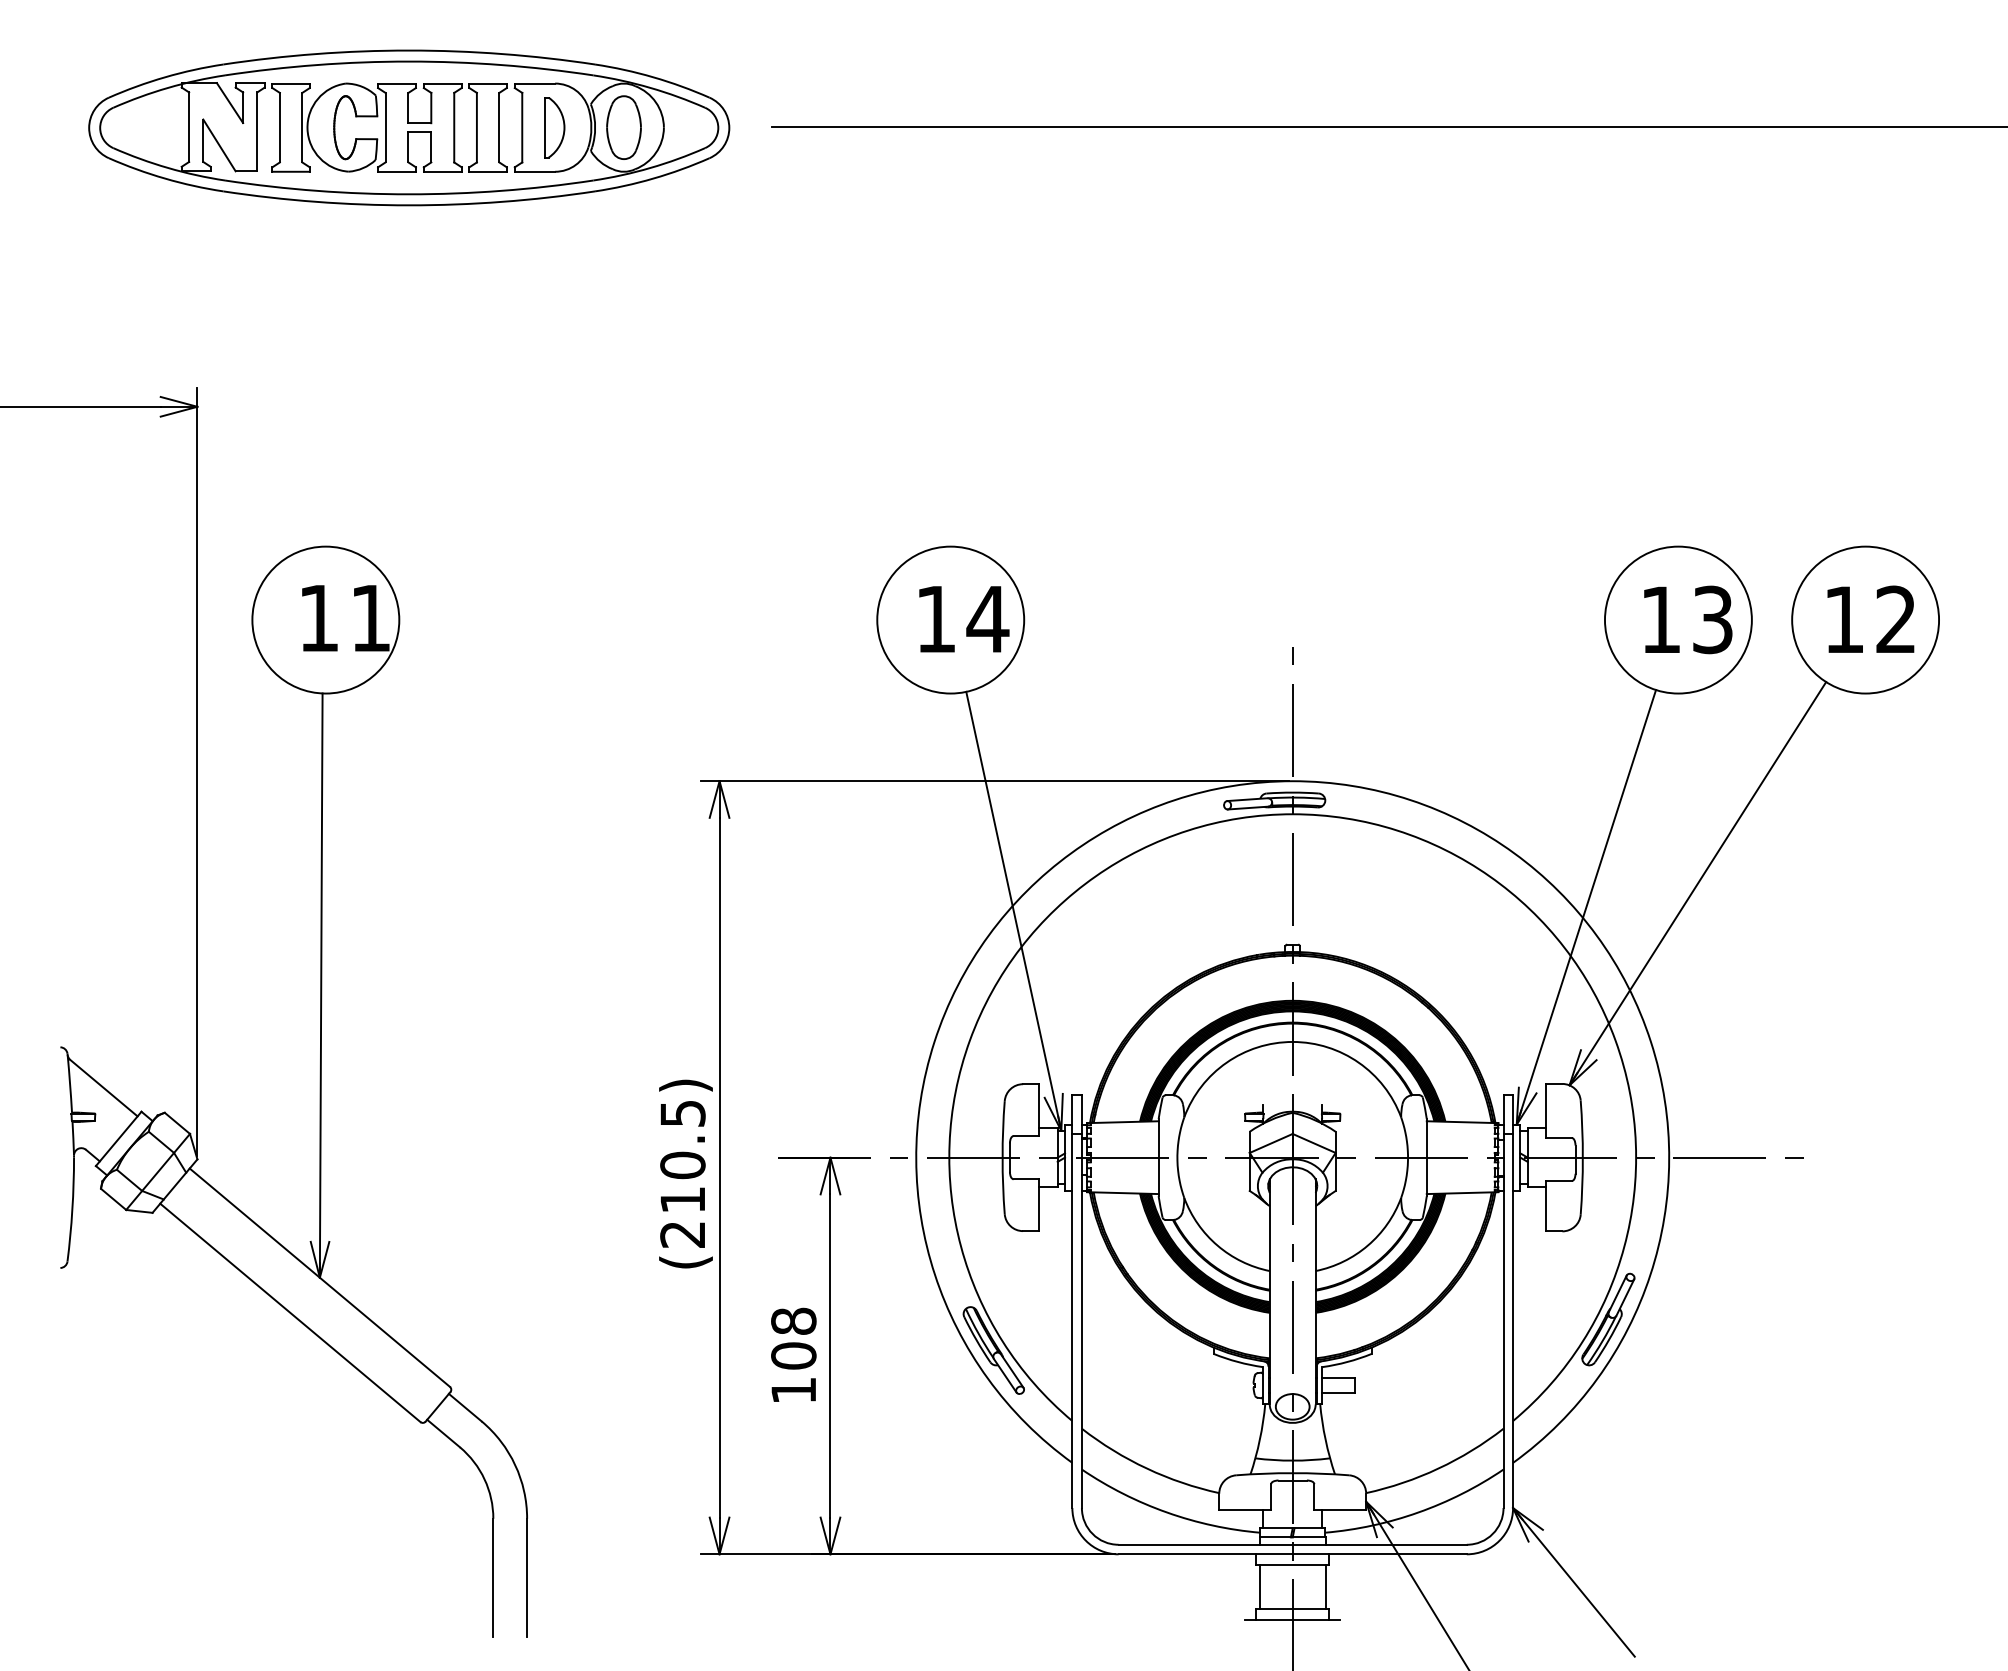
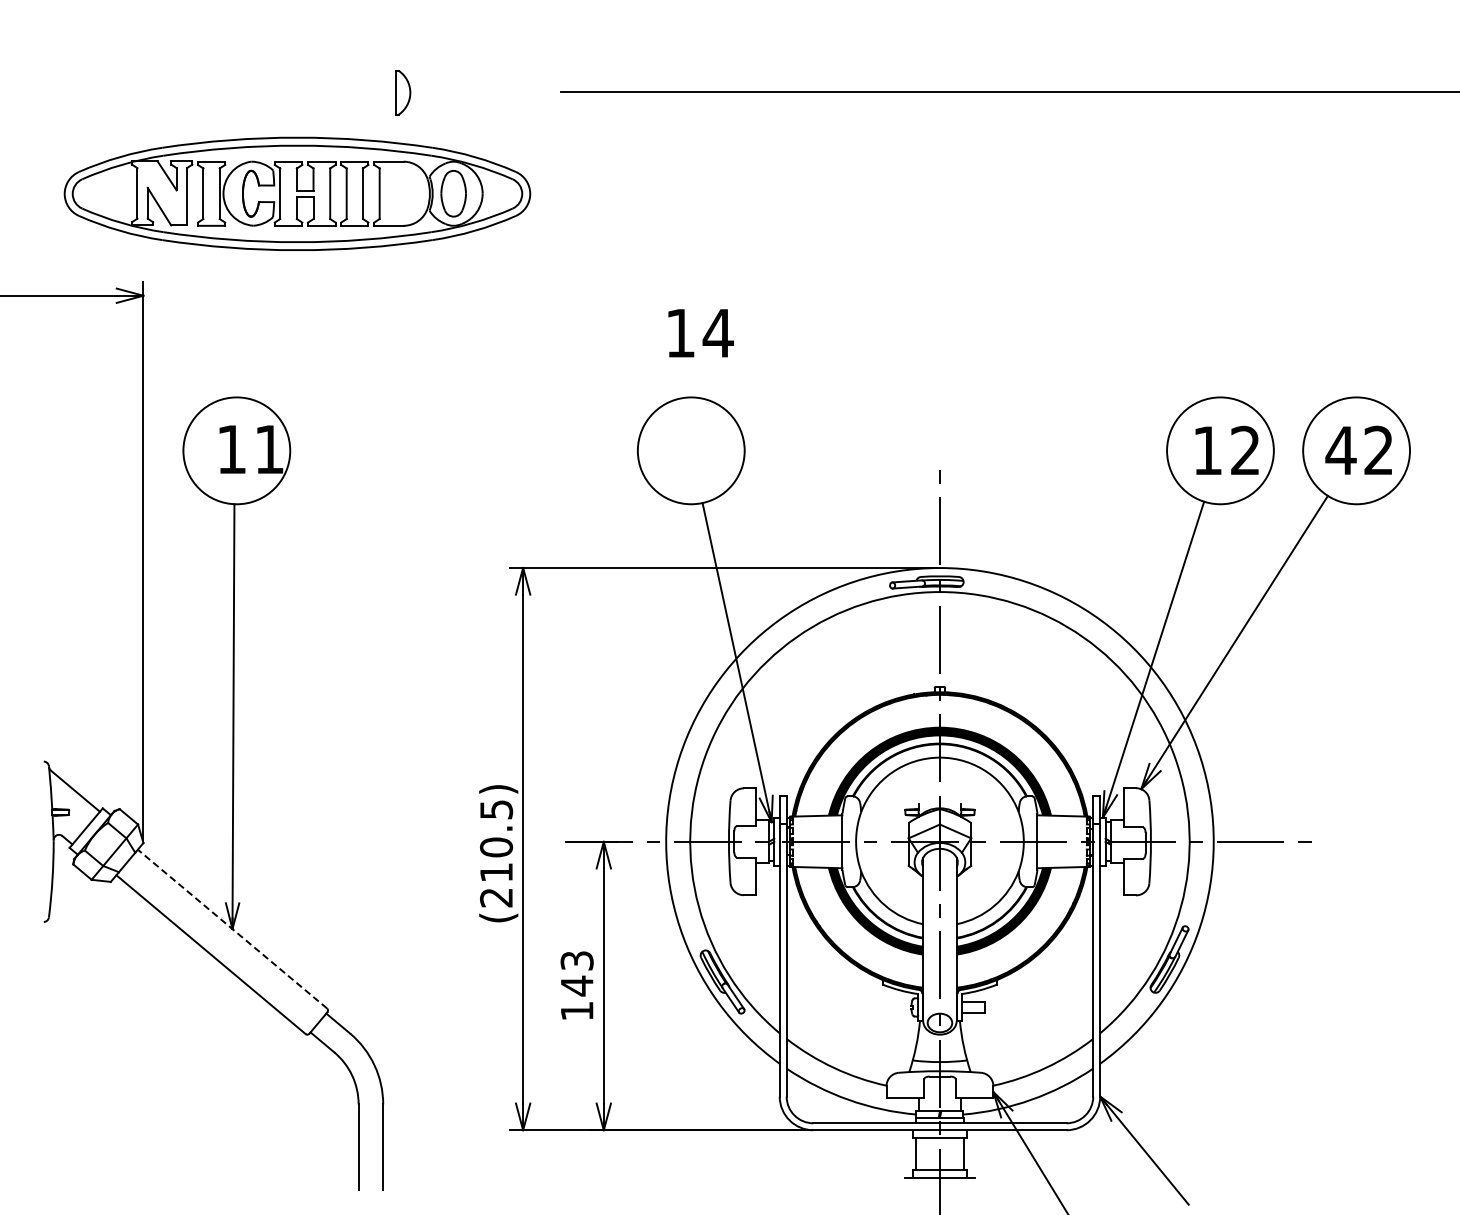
part: (409, 127) -> (297, 193), moved
text: (963, 619) -> (700, 333), moved
text: (1712, 619) -> (1245, 450), 13 -> 12
text: (1843, 619) -> (1340, 450), 12 -> 42
line: (319, 1278) -> (232, 929), solid -> dashed
text: (792, 1338) -> (576, 973), 108 -> 143

